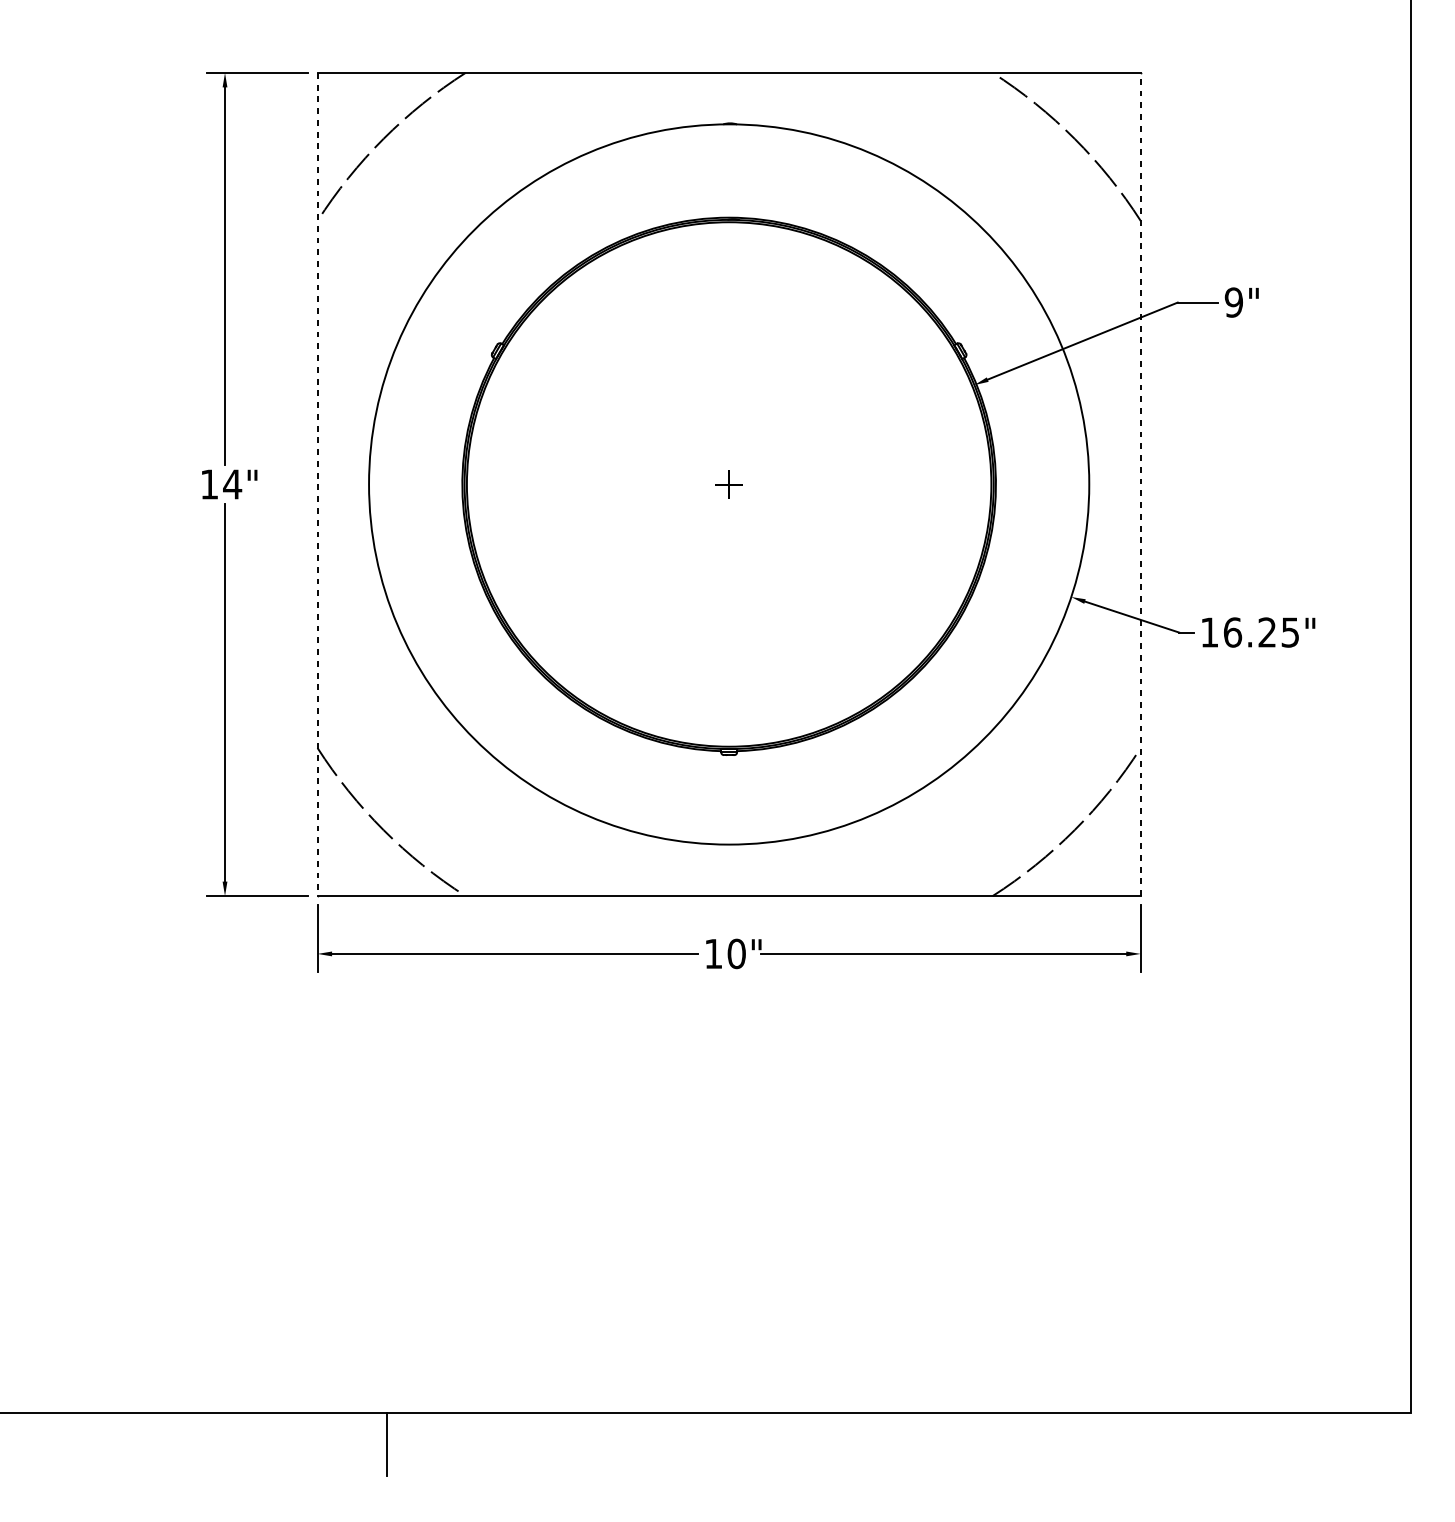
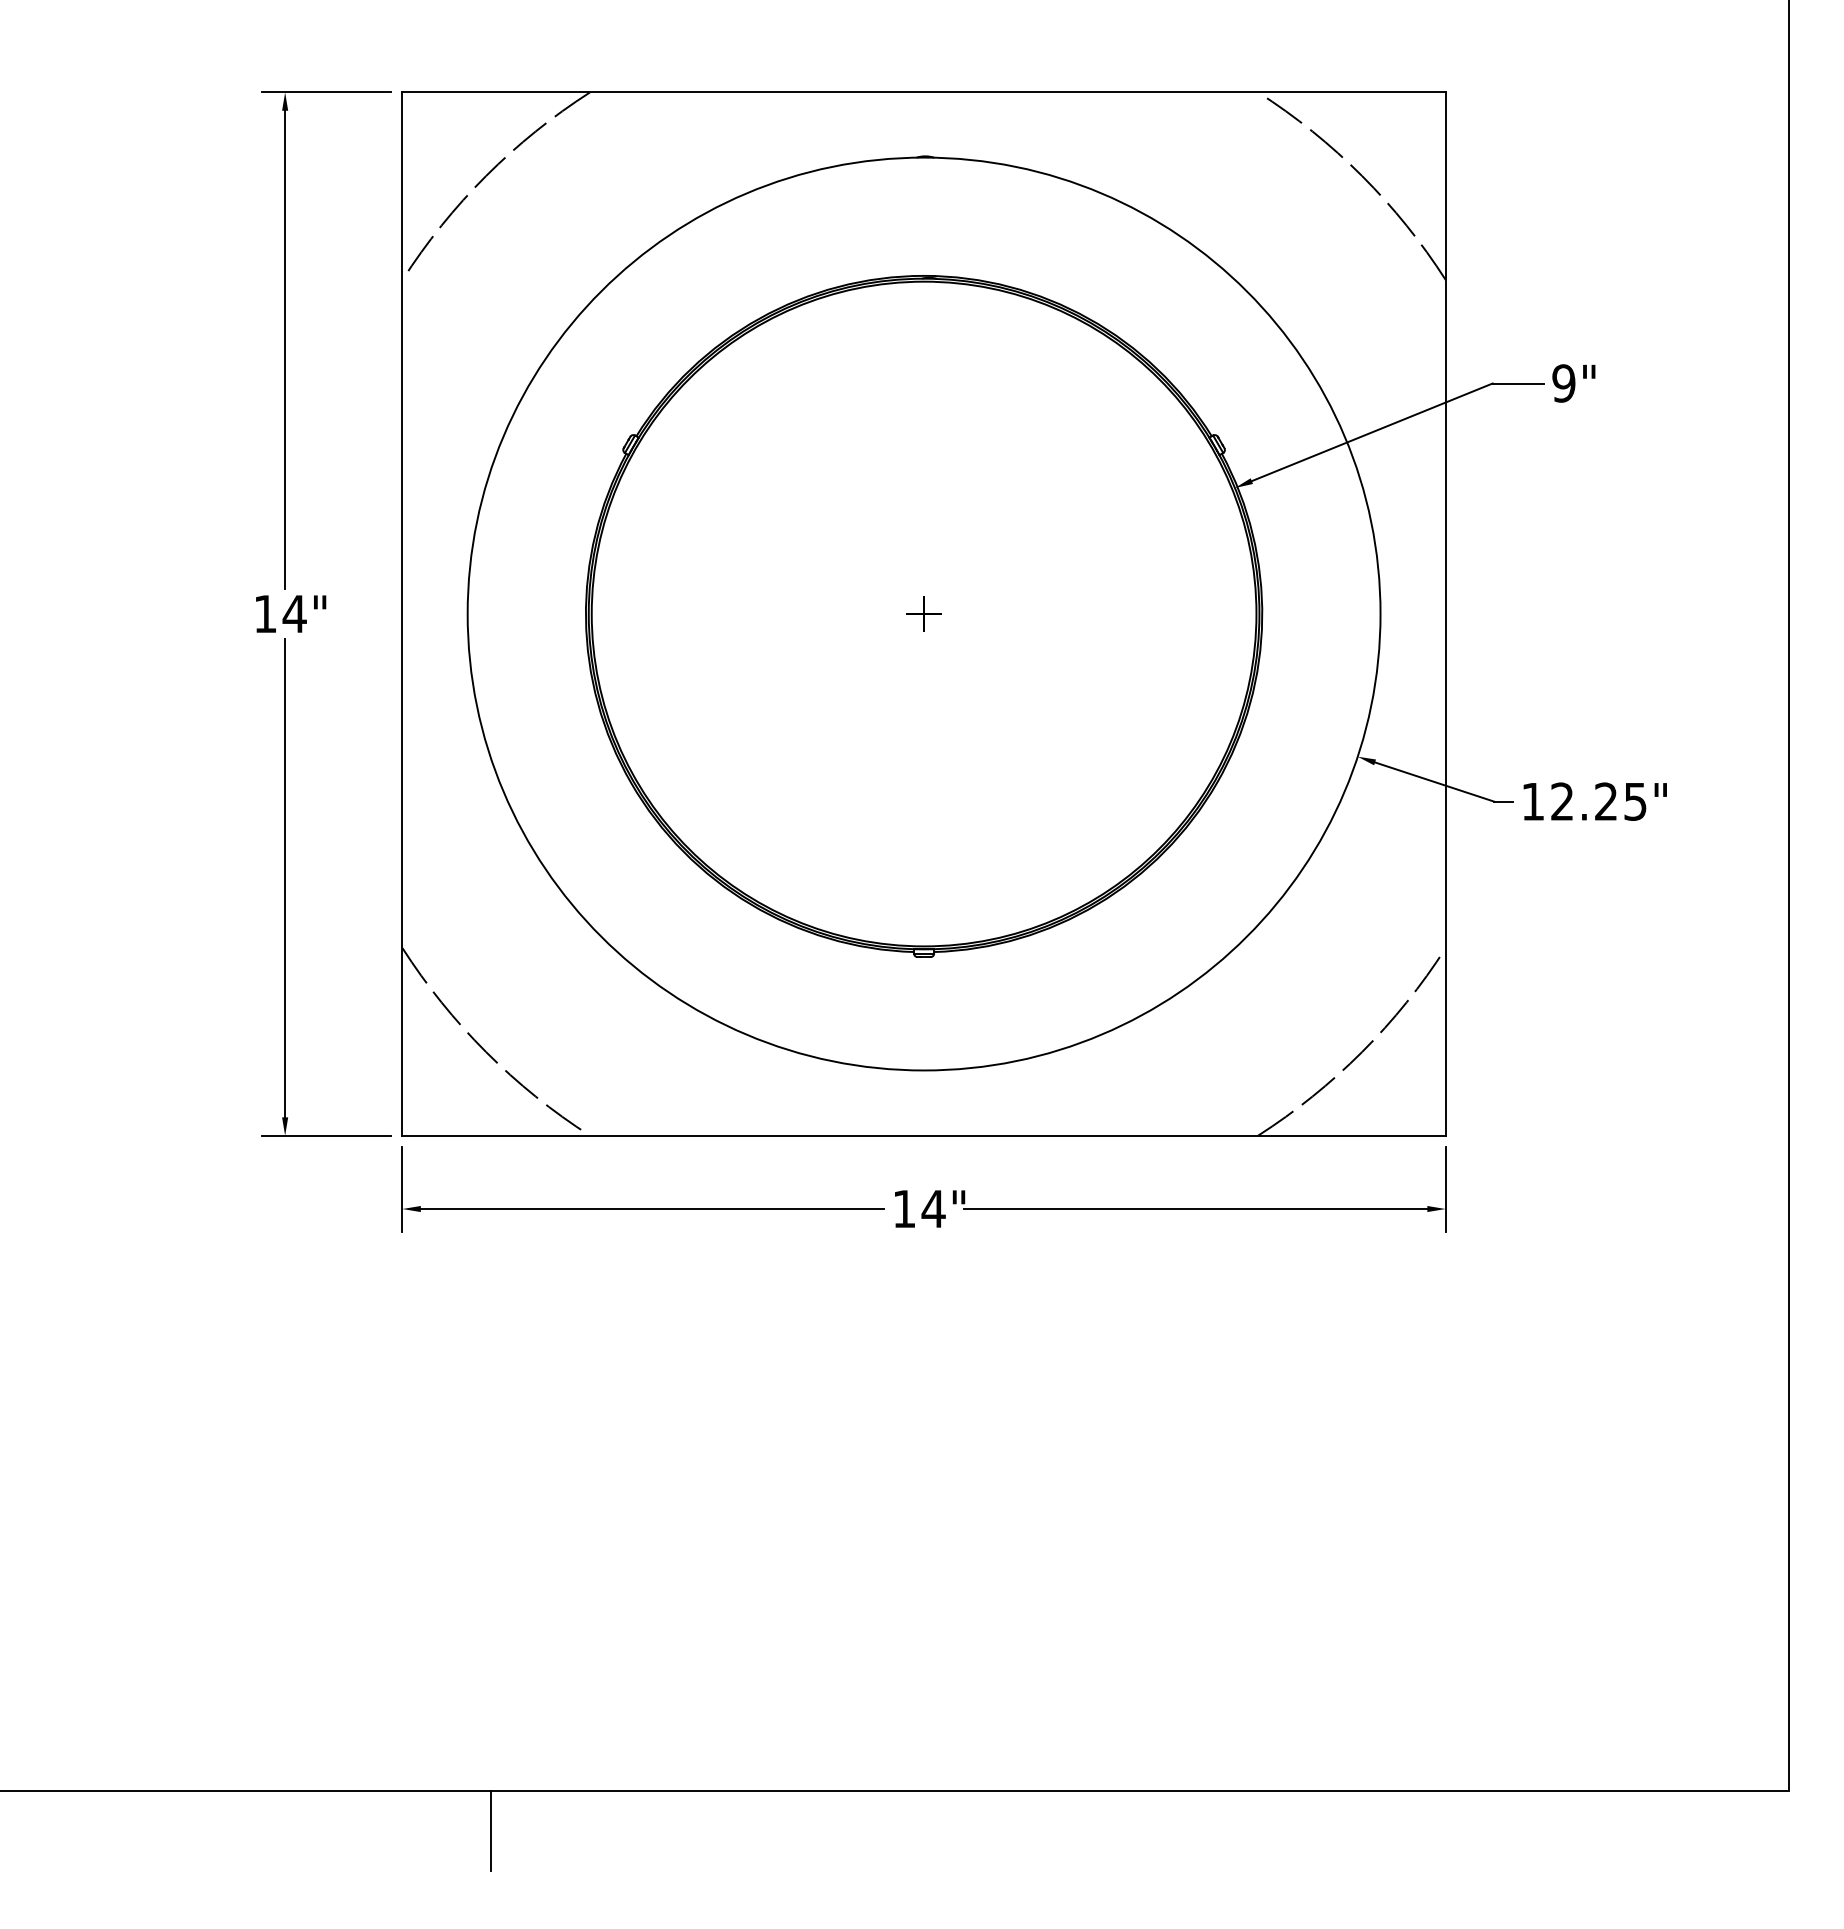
line: (317, 484) -> (402, 614), dashed -> solid
line: (1140, 484) -> (1445, 614), dashed -> solid
text: (1232, 632) -> (1562, 801), 16.25" -> 12.25"
text: (736, 953) -> (933, 1208), 10" -> 14"

